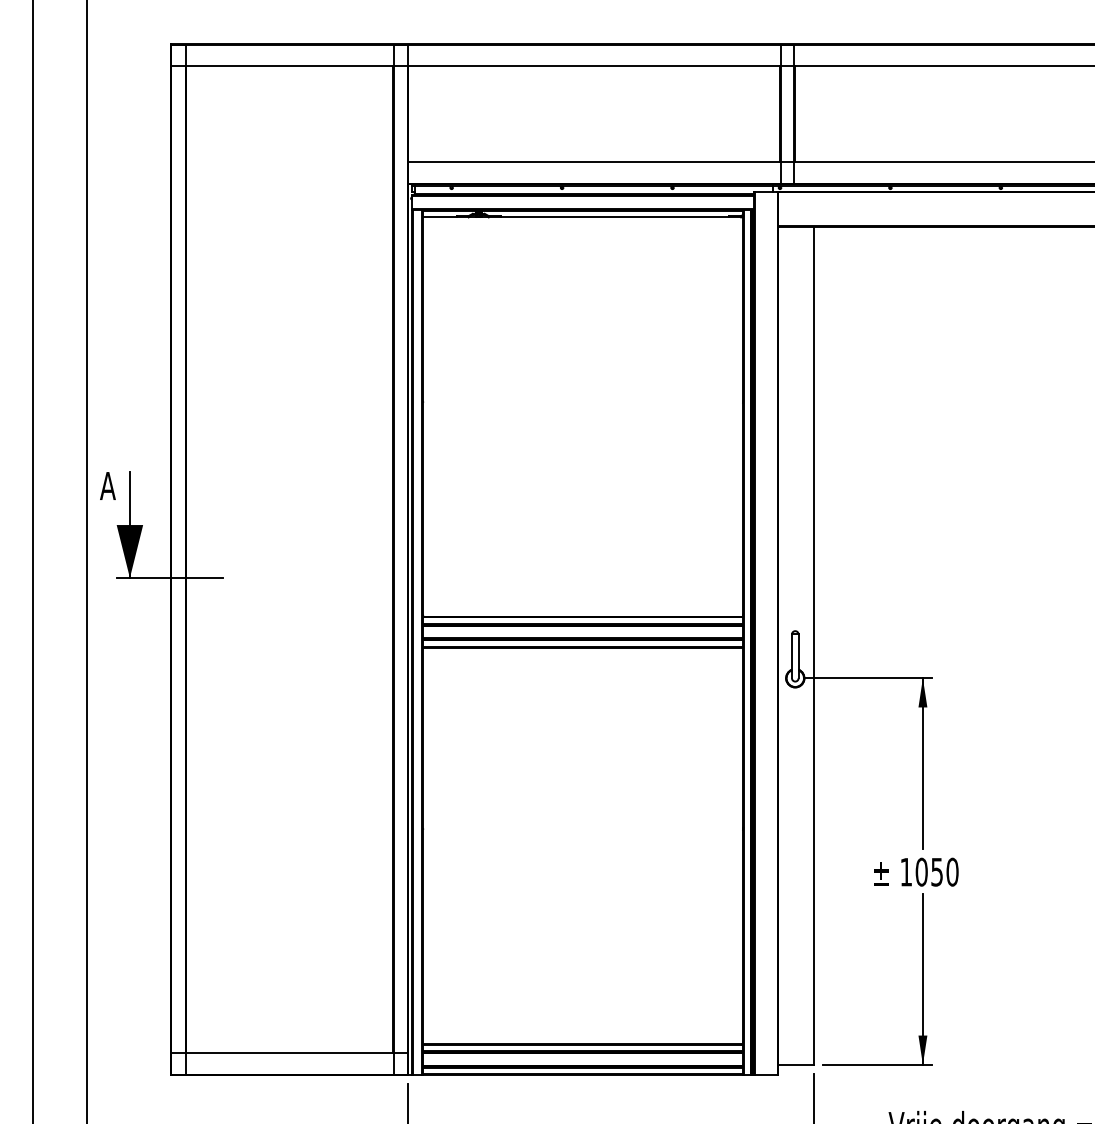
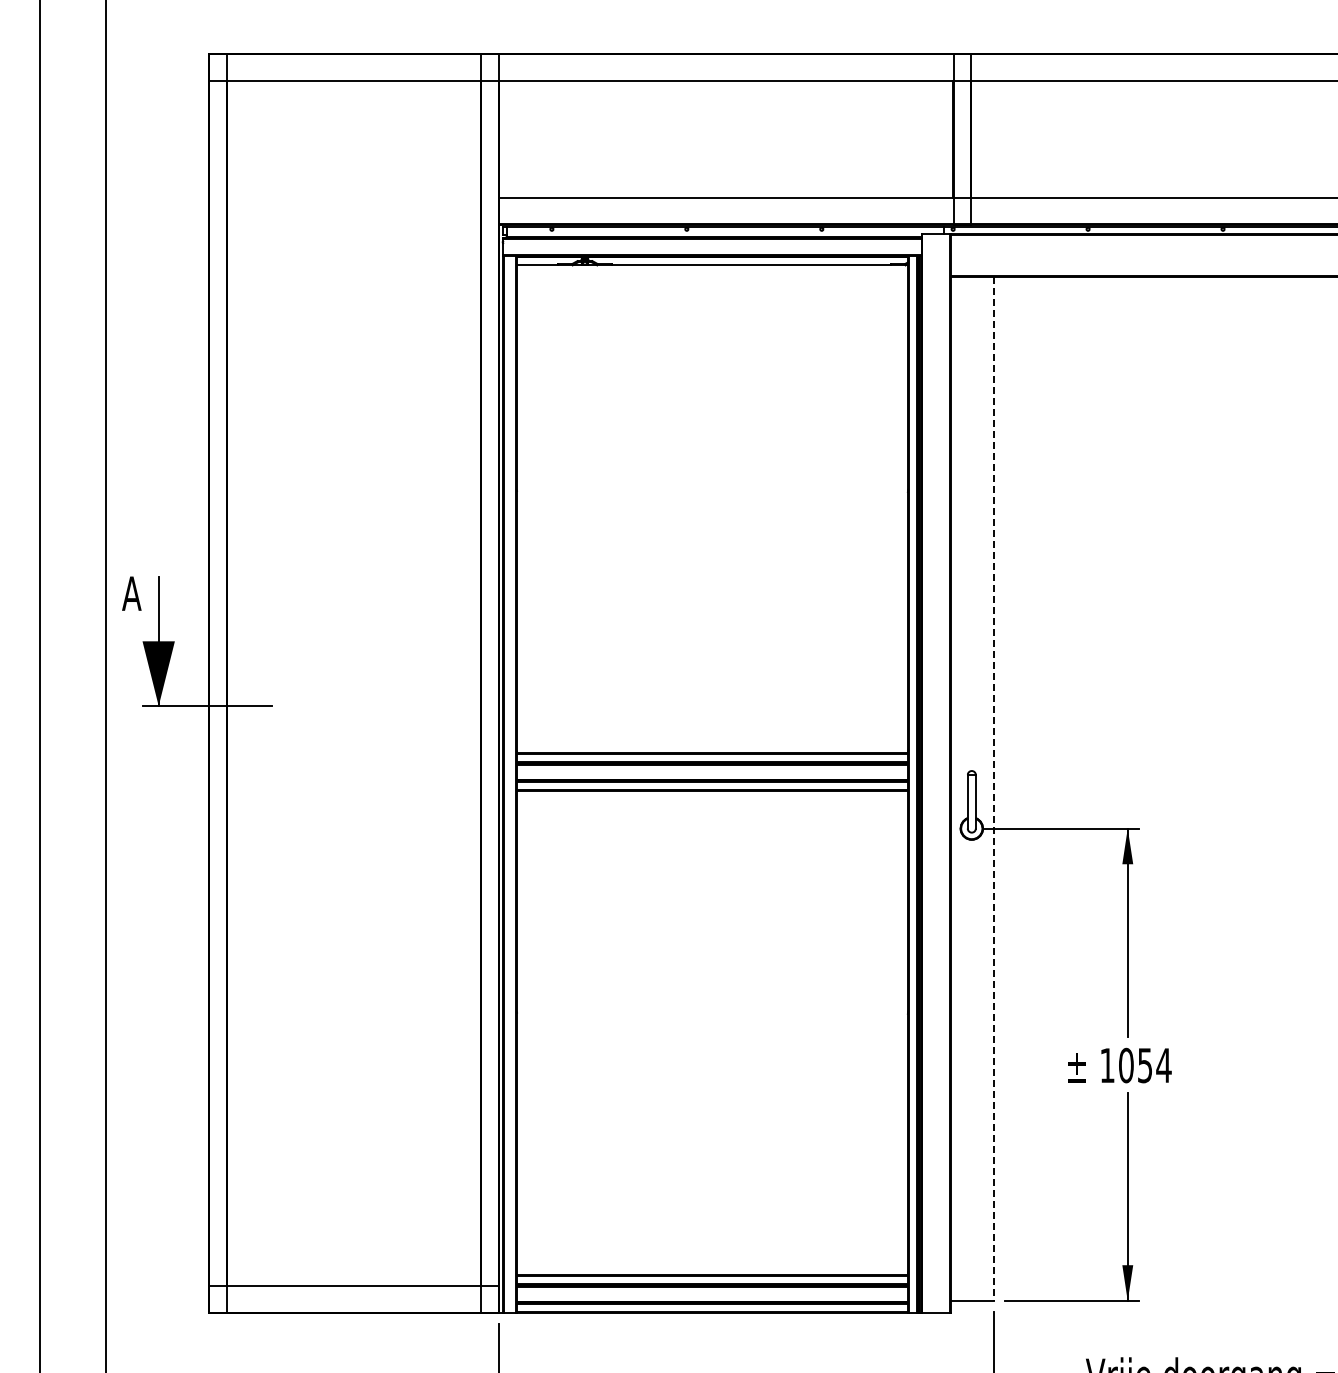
line: (813, 646) -> (994, 789), solid -> dashed
text: (952, 872) -> (1163, 1065), 1050 -> 1054

